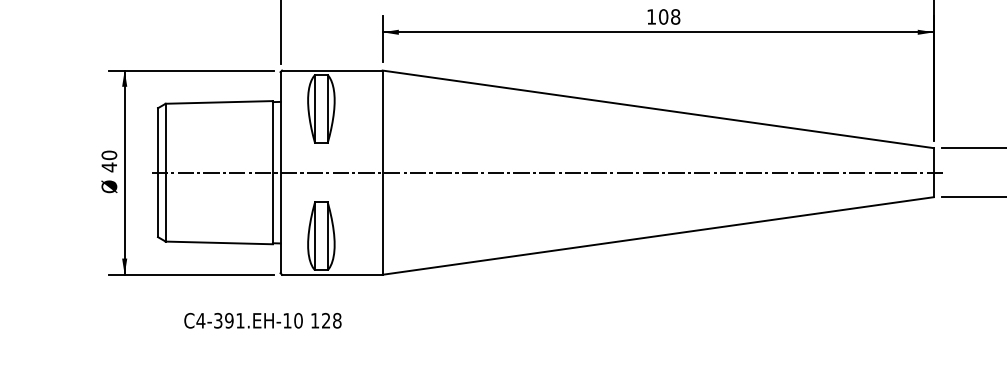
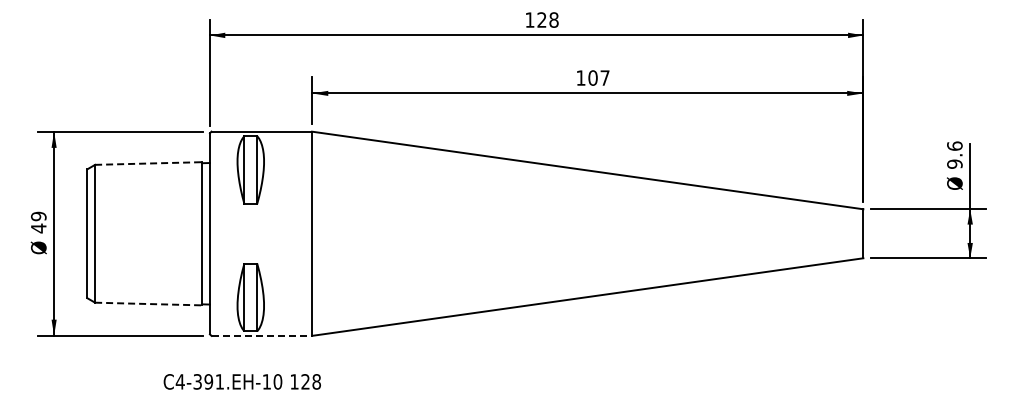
text: (675, 16) -> (604, 77), 108 -> 107
line: (219, 102) -> (148, 163), solid -> dashed
text: (109, 155) -> (38, 216), 40 -> 49
line: (547, 172) -> (476, 233), removed
line: (219, 243) -> (148, 304), solid -> dashed
line: (333, 274) -> (262, 335), solid -> dashed
text: (262, 320) -> (241, 381), moved

